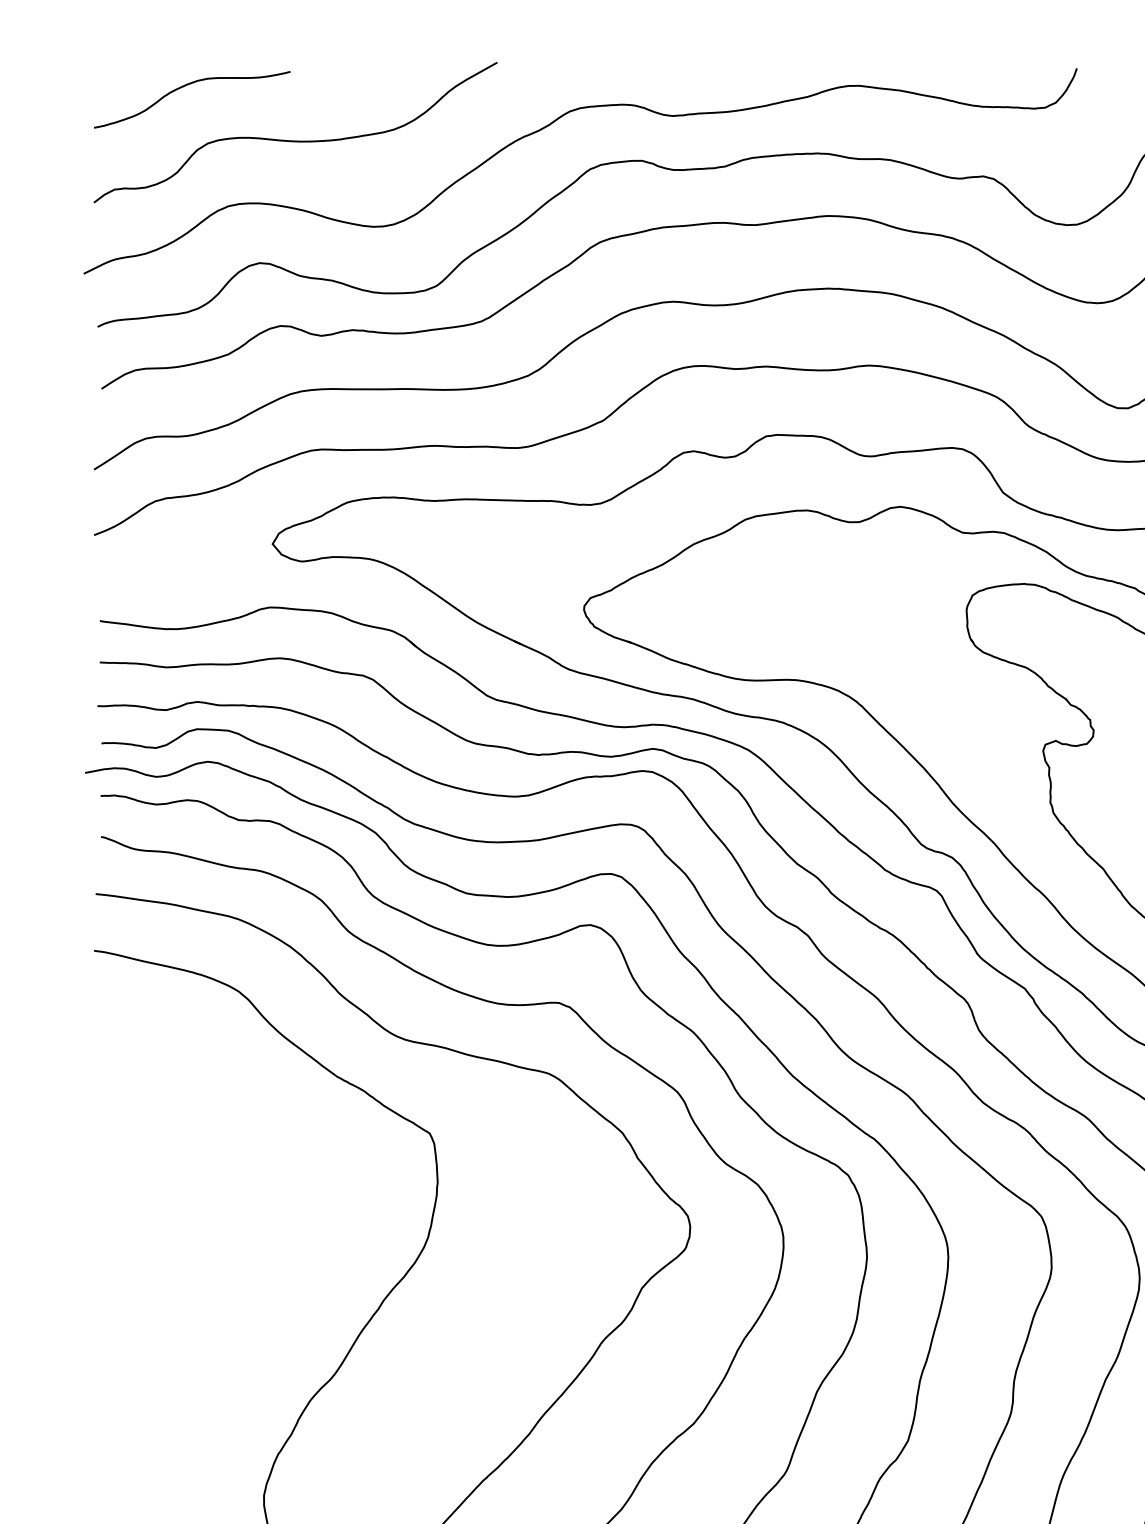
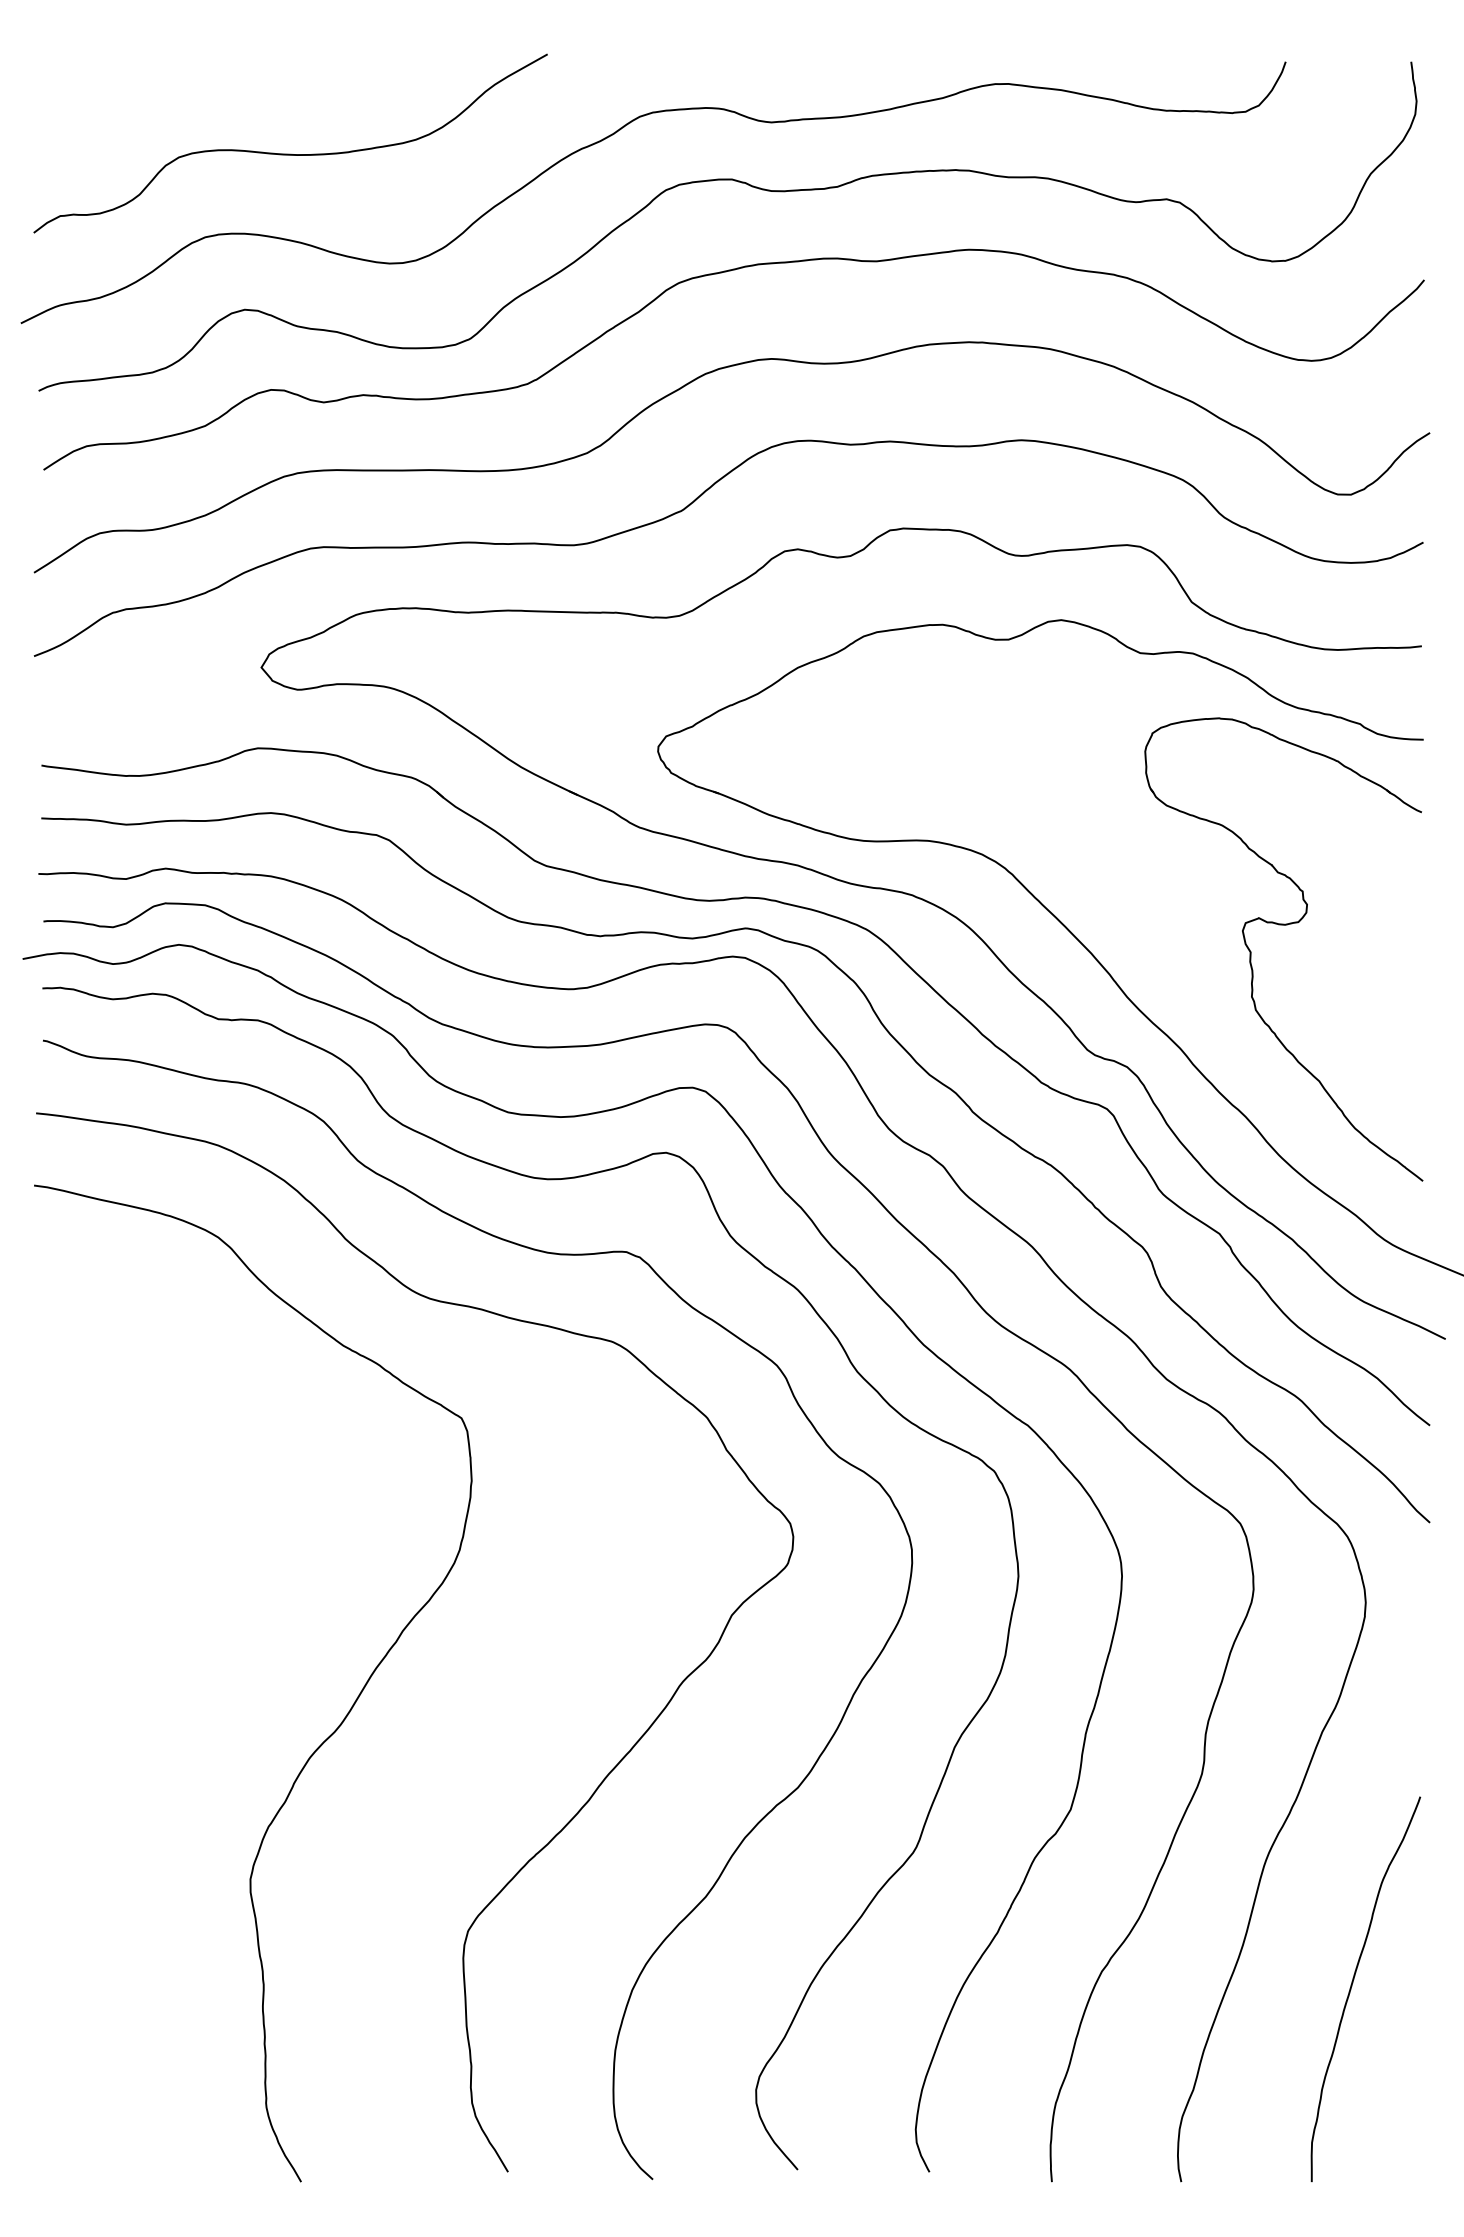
curve: (187, 85) -> (153, 83), removed

